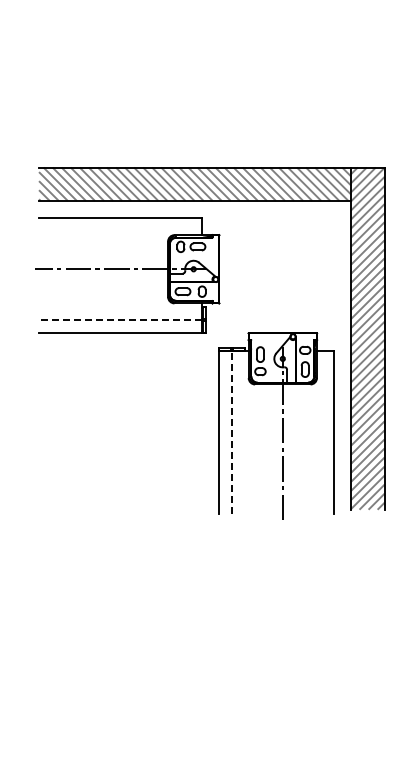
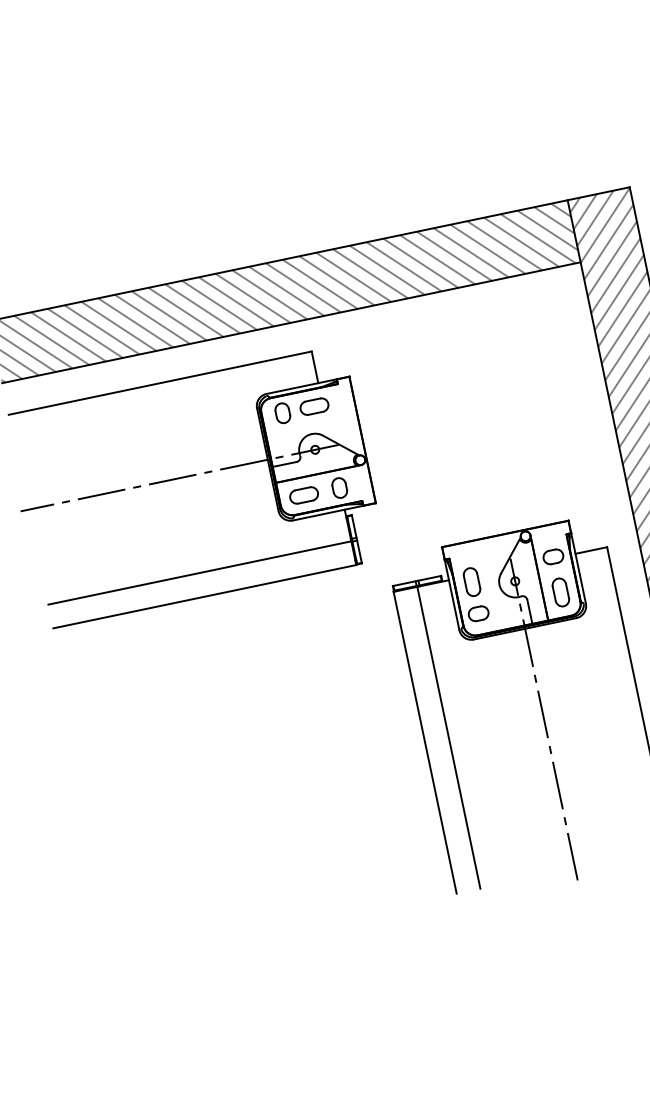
line: (120, 320) -> (199, 573), dashed -> solid
line: (231, 432) -> (448, 737), dashed -> solid

